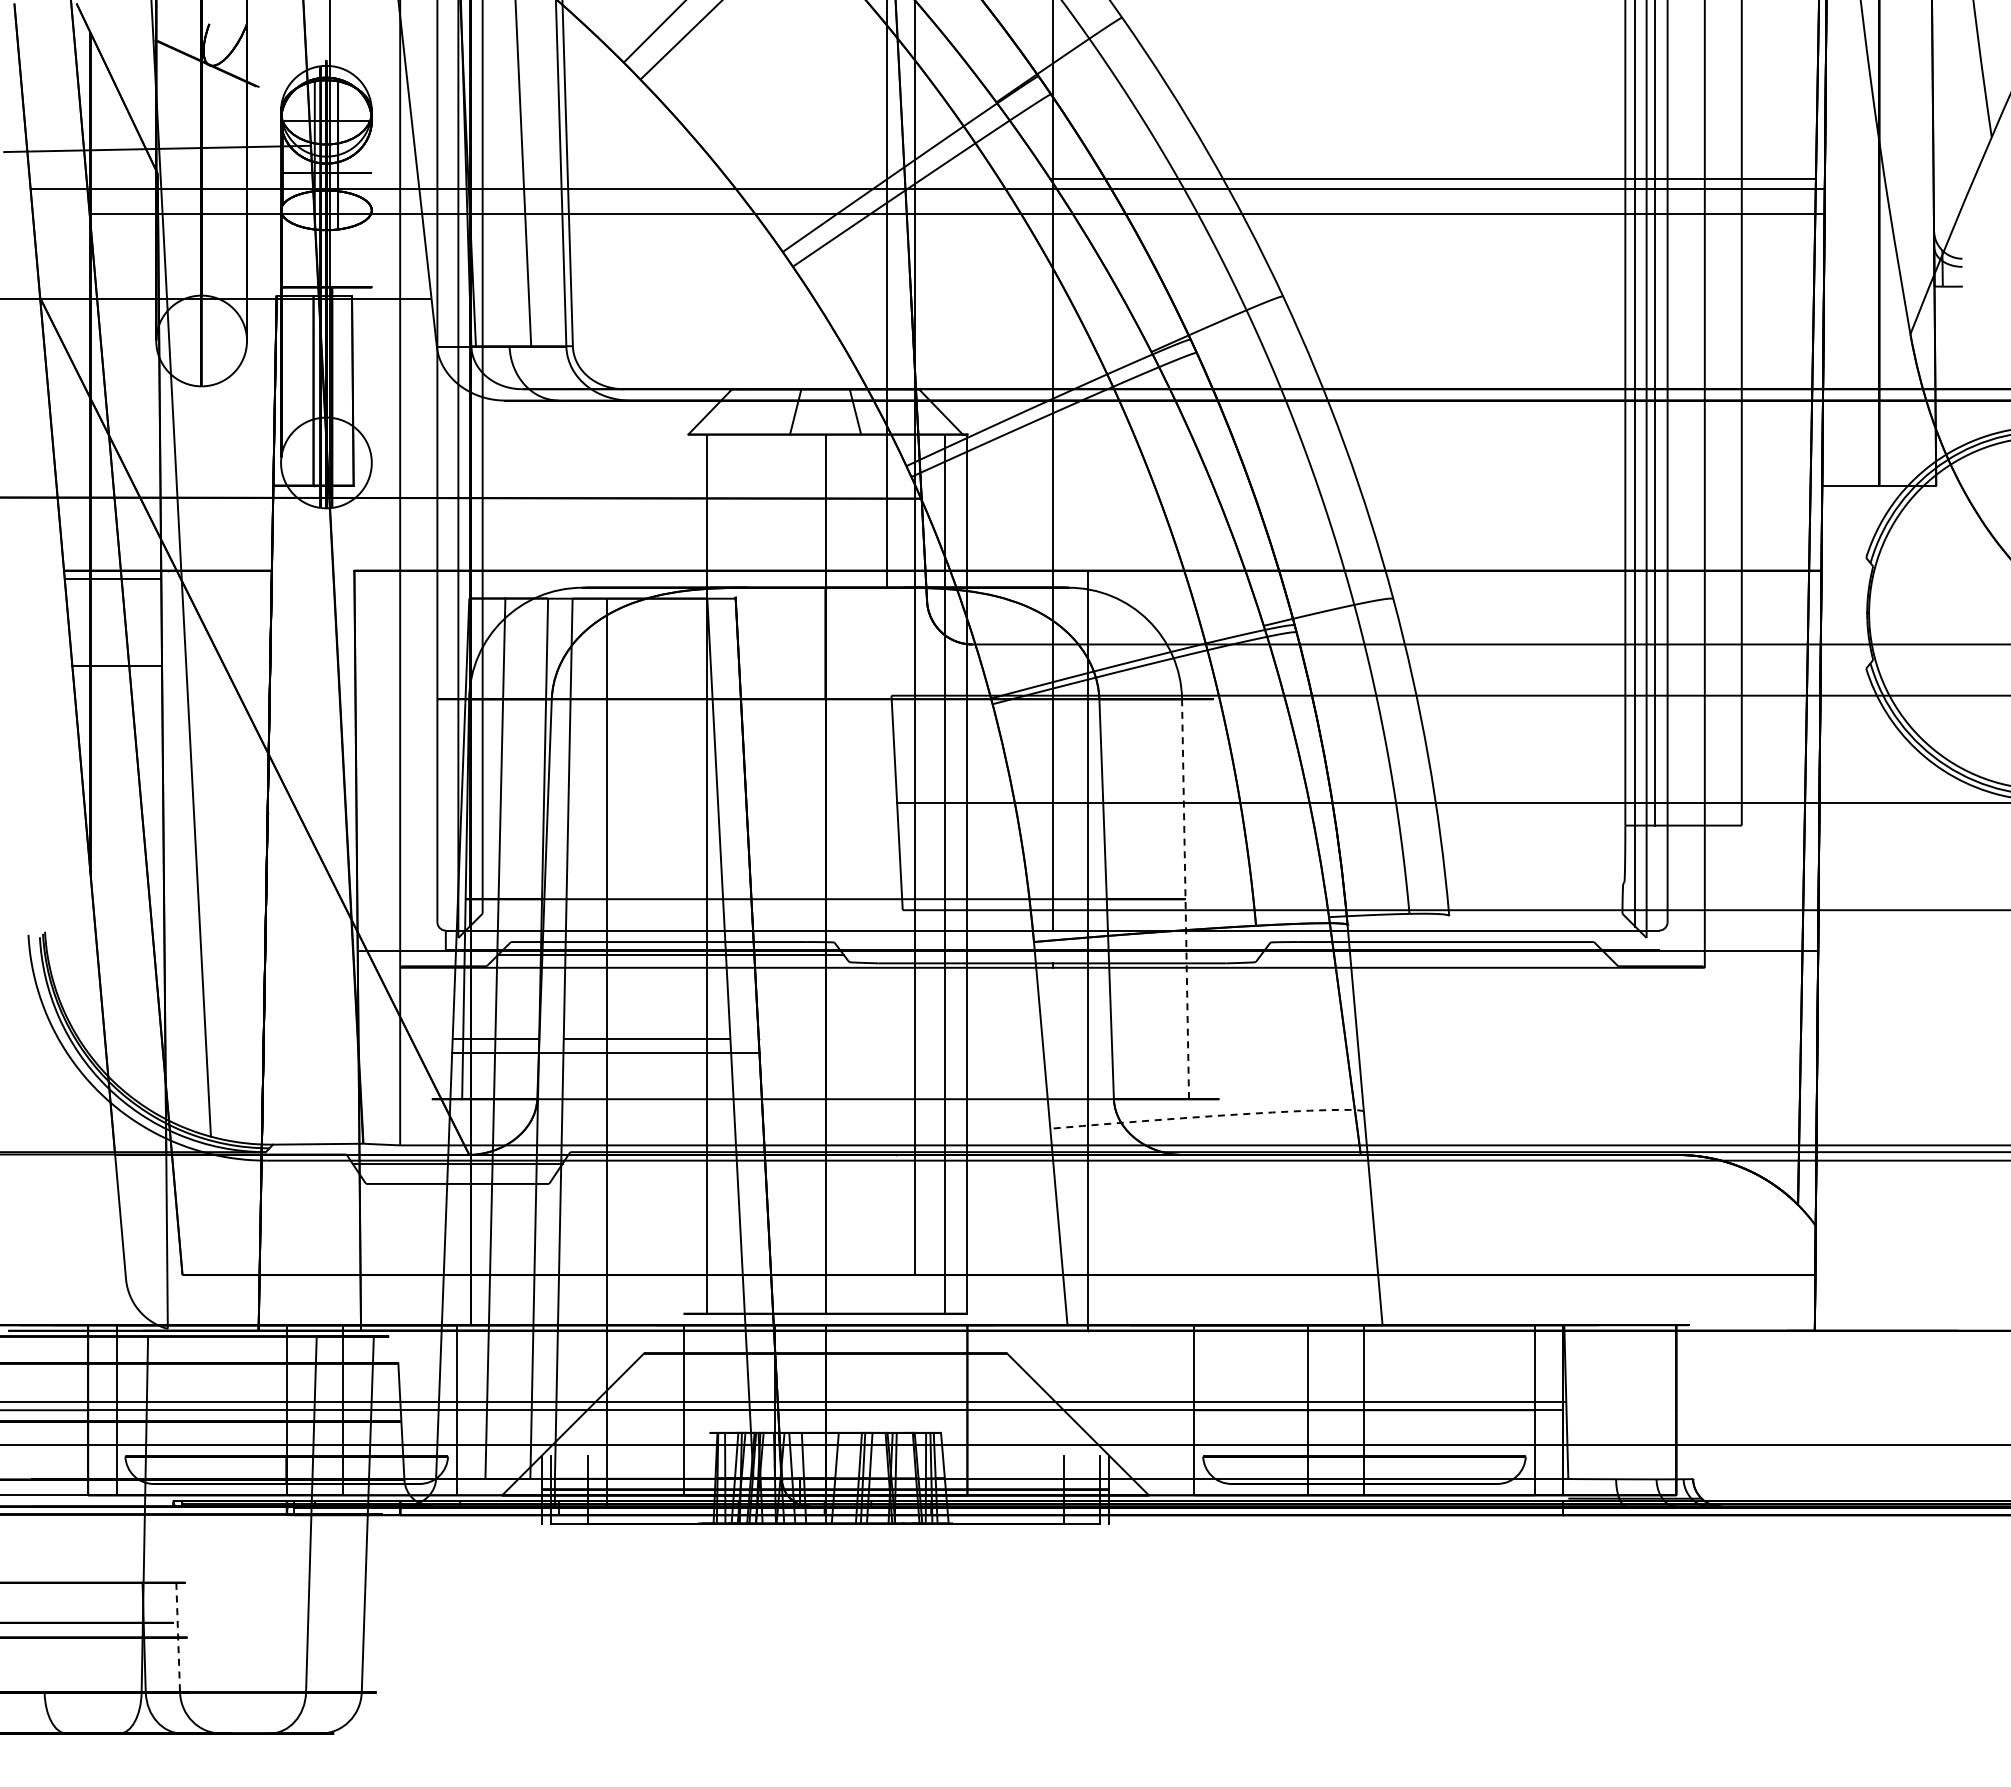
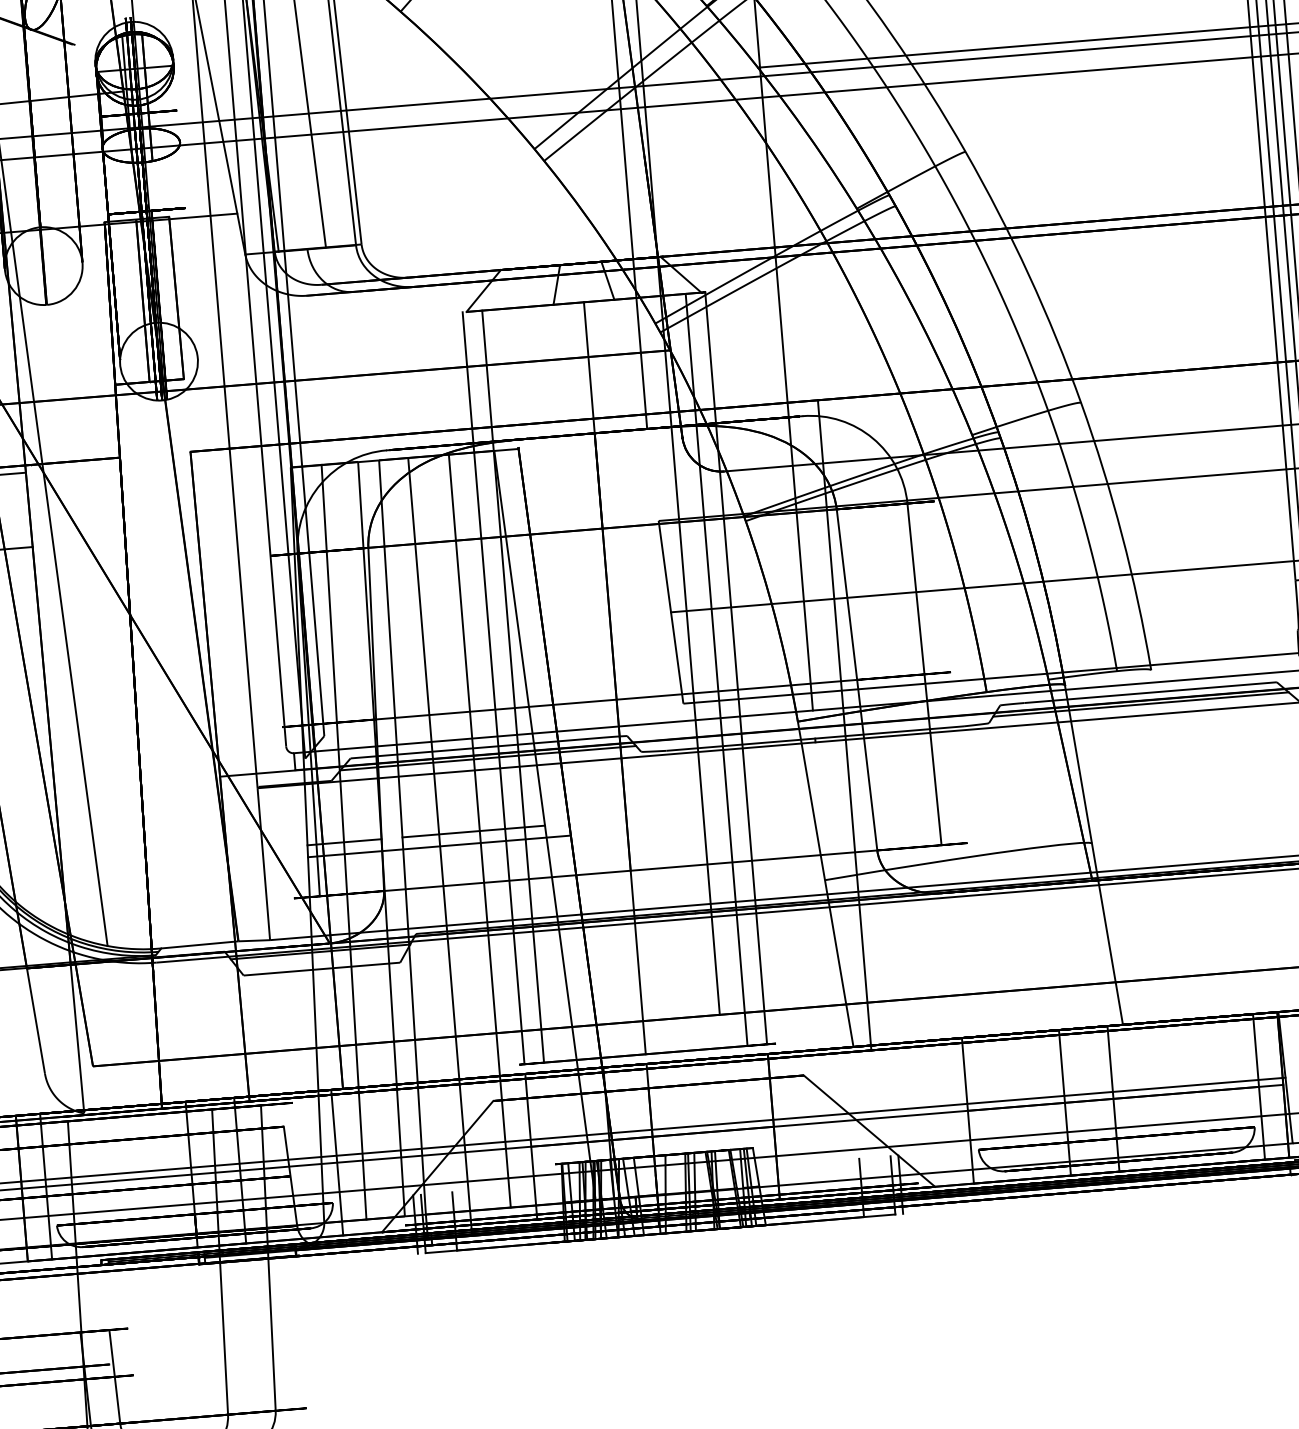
line: (683, 873) -> (493, 687), added
line: (1185, 899) -> (924, 674), dashed -> solid
line: (1433, 954) -> (1140, 704), added
line: (654, 1038) -> (480, 830), added
arc: (1217, 1115) -> (967, 857), dashed -> solid
line: (178, 1637) -> (115, 1376), dashed -> solid

